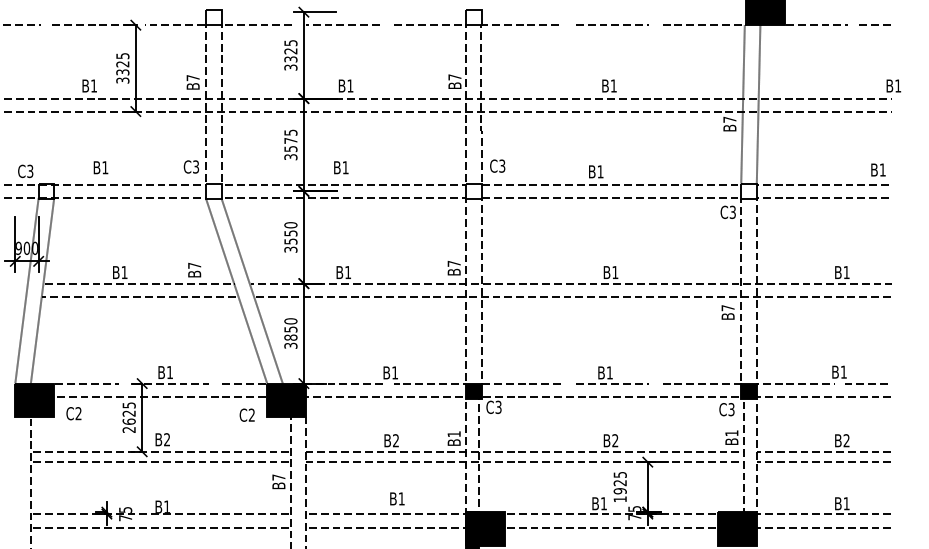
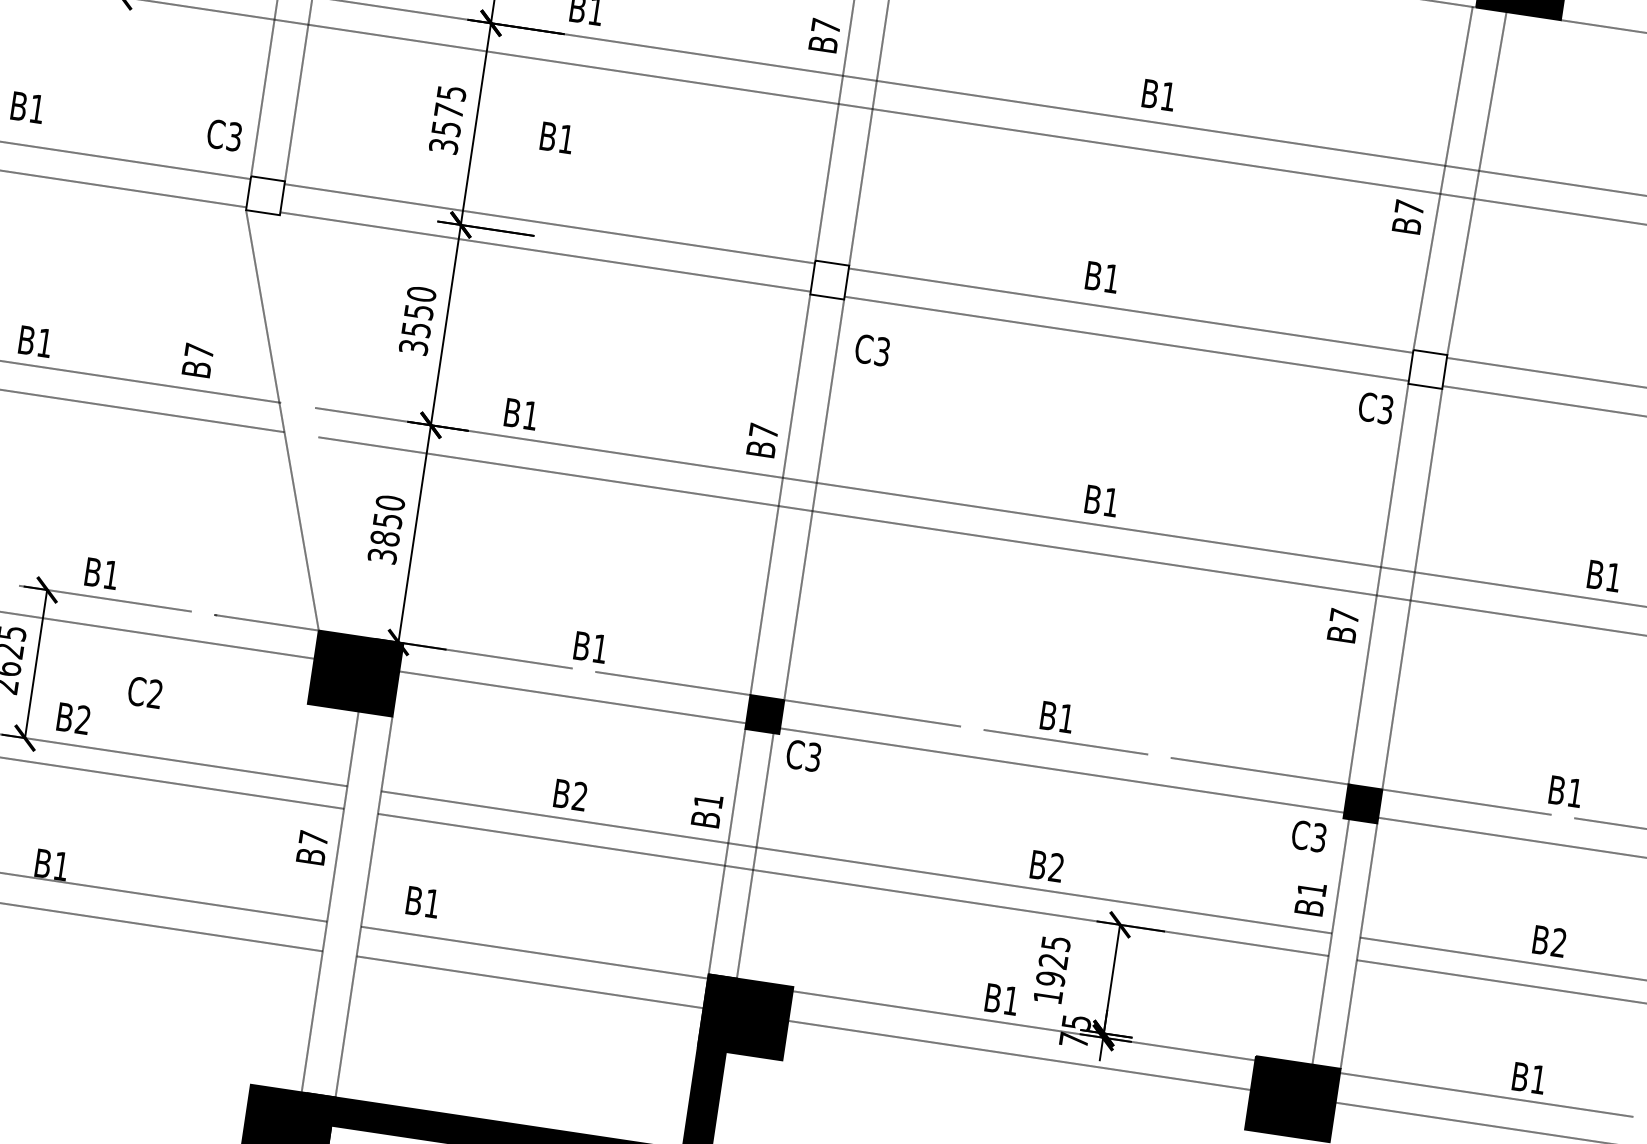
text: (497, 165) -> (872, 348), moved
text: (341, 167) -> (557, 137), moved
line: (251, 291) -> (314, 425), removed
text: (246, 414) -> (143, 690), moved
text: (397, 498) -> (423, 901), moved

